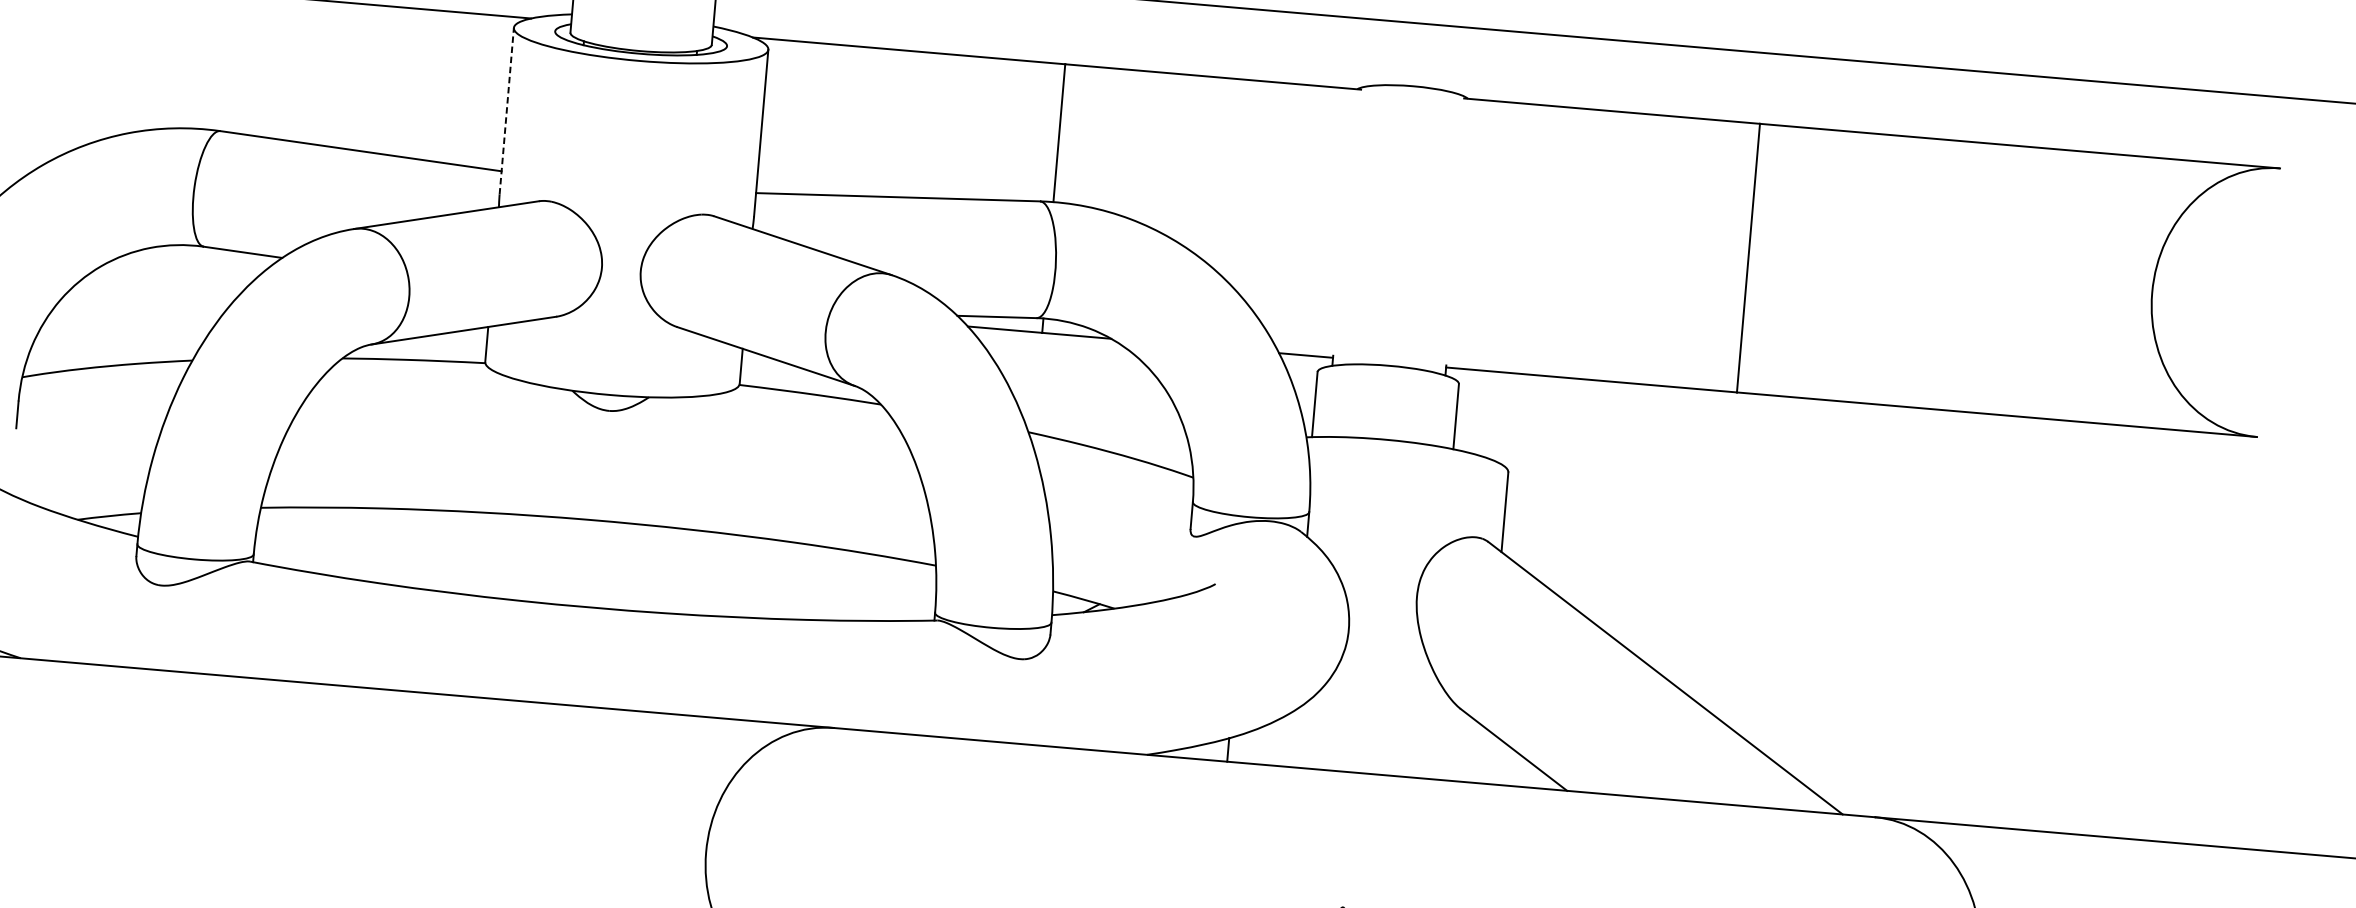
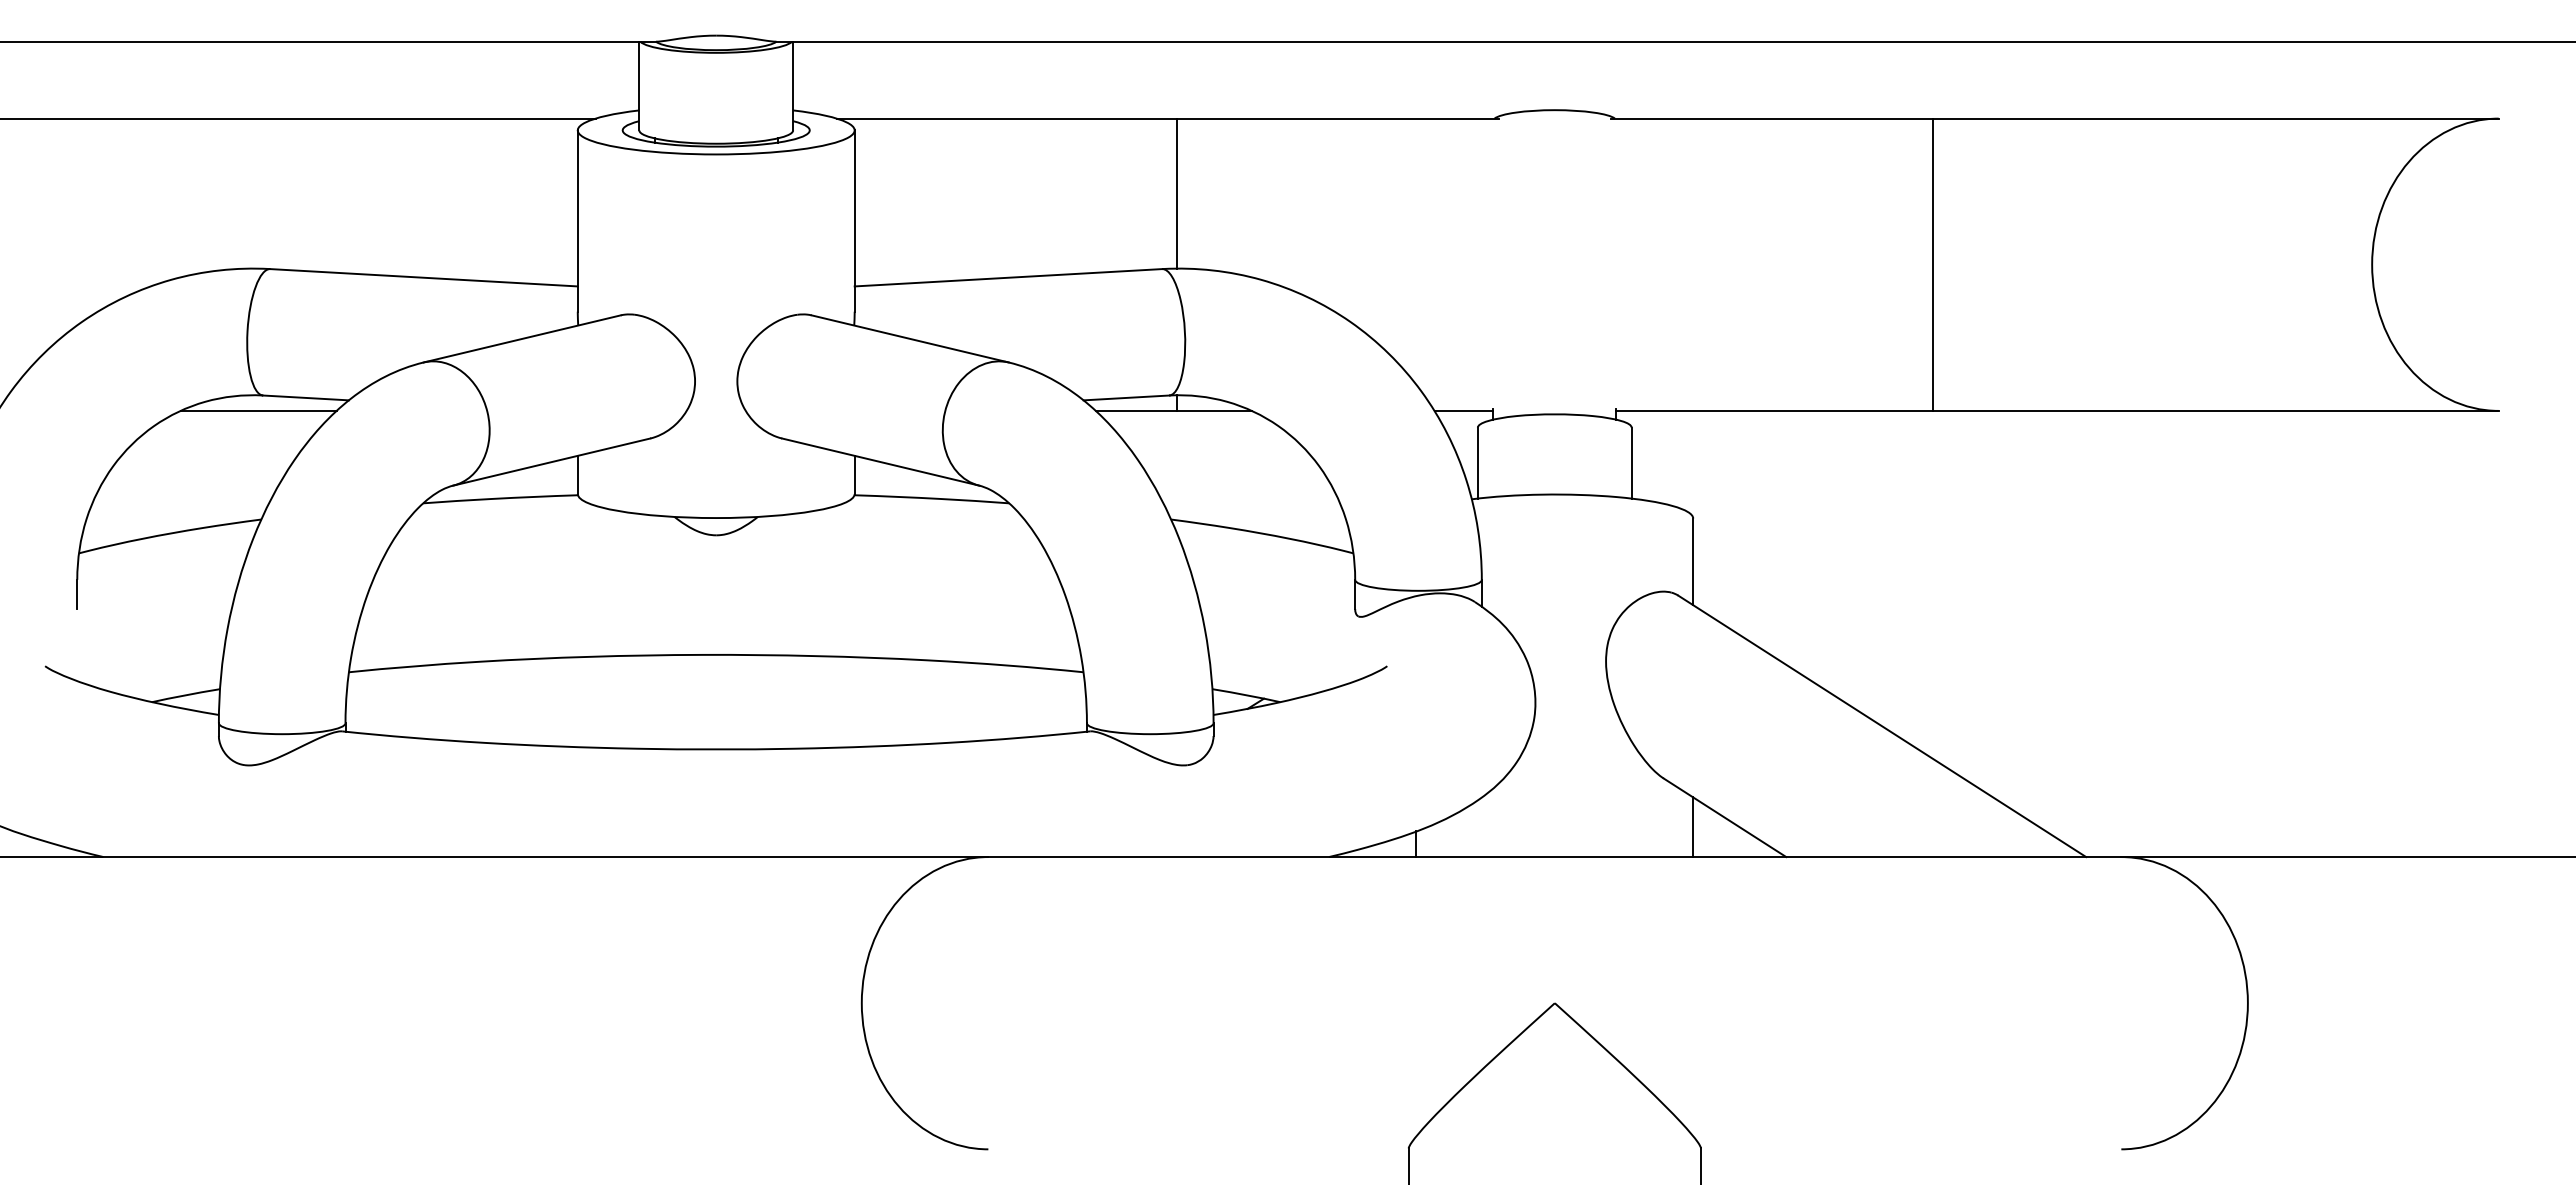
line: (506, 111) -> (577, 221), dashed -> solid
line: (198, 260) -> (258, 410), added
line: (1484, 756) -> (1693, 827), added

